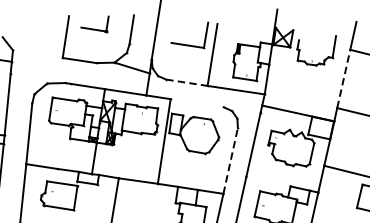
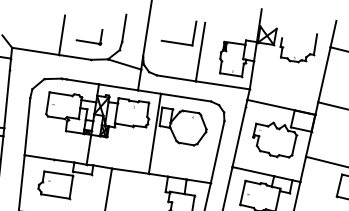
part: (94, 24) -> (89, 37), moved
line: (37, 54) -> (35, 51), added
line: (343, 78) -> (324, 74), dashed -> solid
line: (187, 82) -> (176, 78), dashed -> solid
line: (196, 103) -> (185, 97), added
line: (230, 161) -> (217, 152), dashed -> solid
line: (268, 181) -> (253, 171), added

